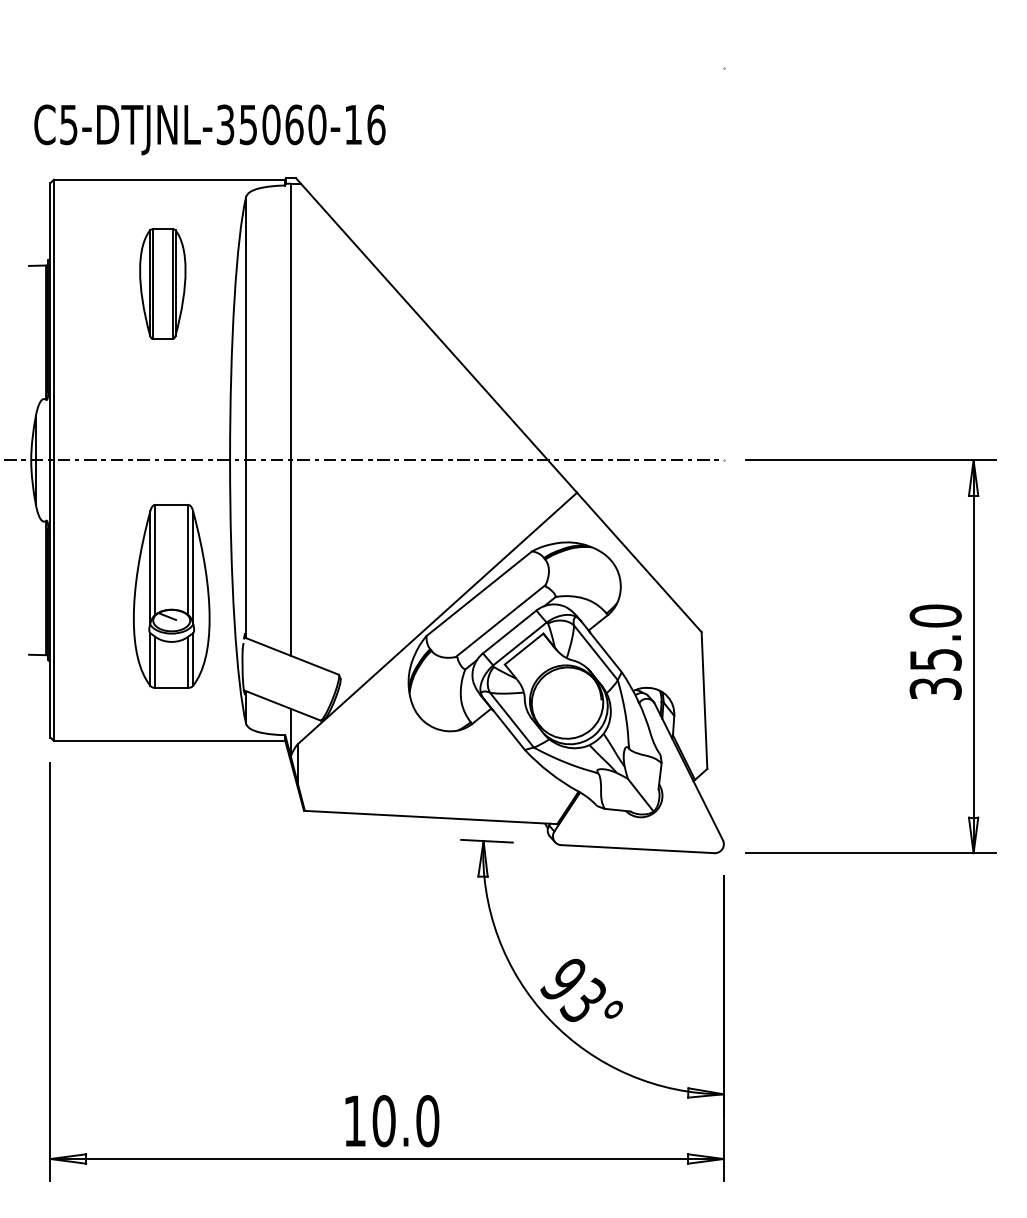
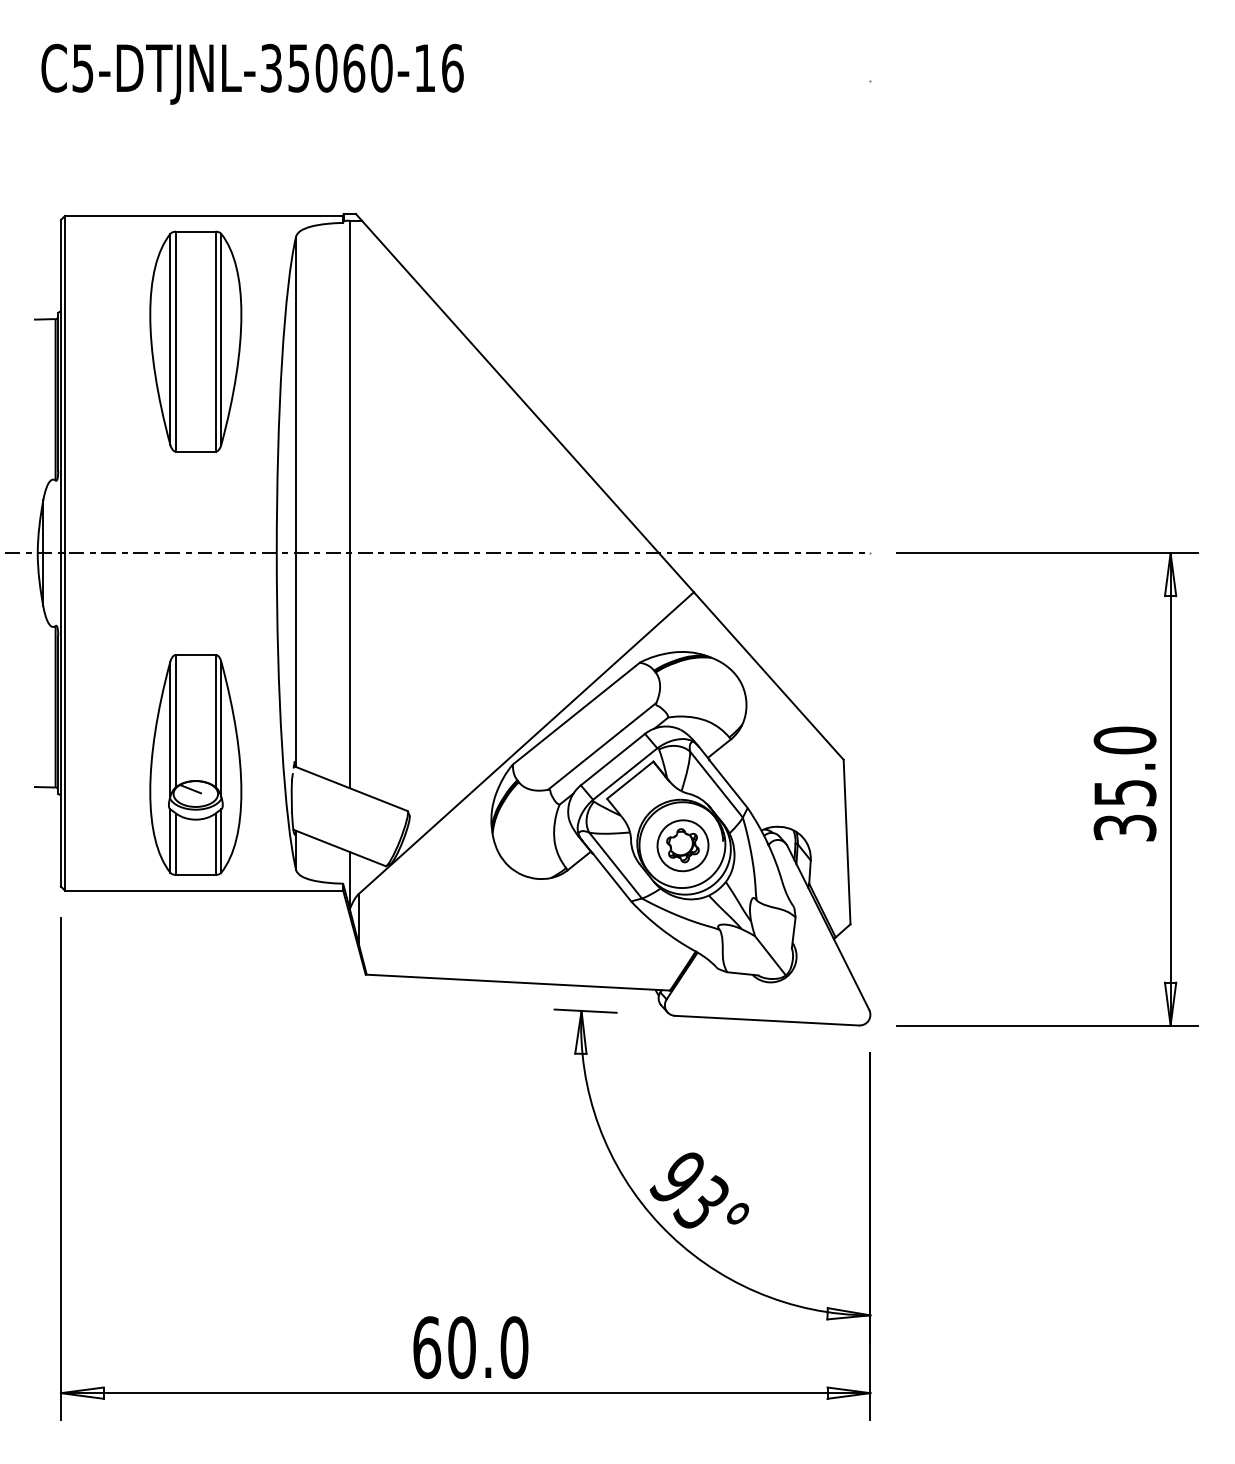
text: (209, 129) -> (252, 73), moved
part: (162, 283) -> (195, 340), size x1.67
part: (171, 596) -> (195, 765), moved
part: (567, 703) -> (682, 845), added
text: (354, 1121) -> (426, 1348), 10.0 -> 60.0

